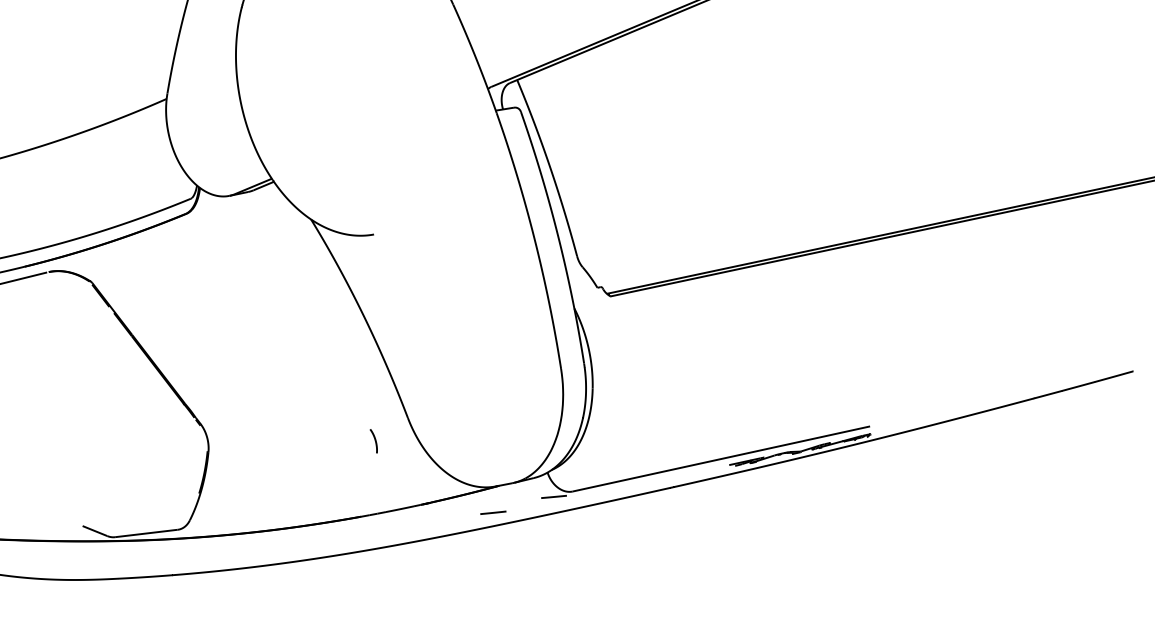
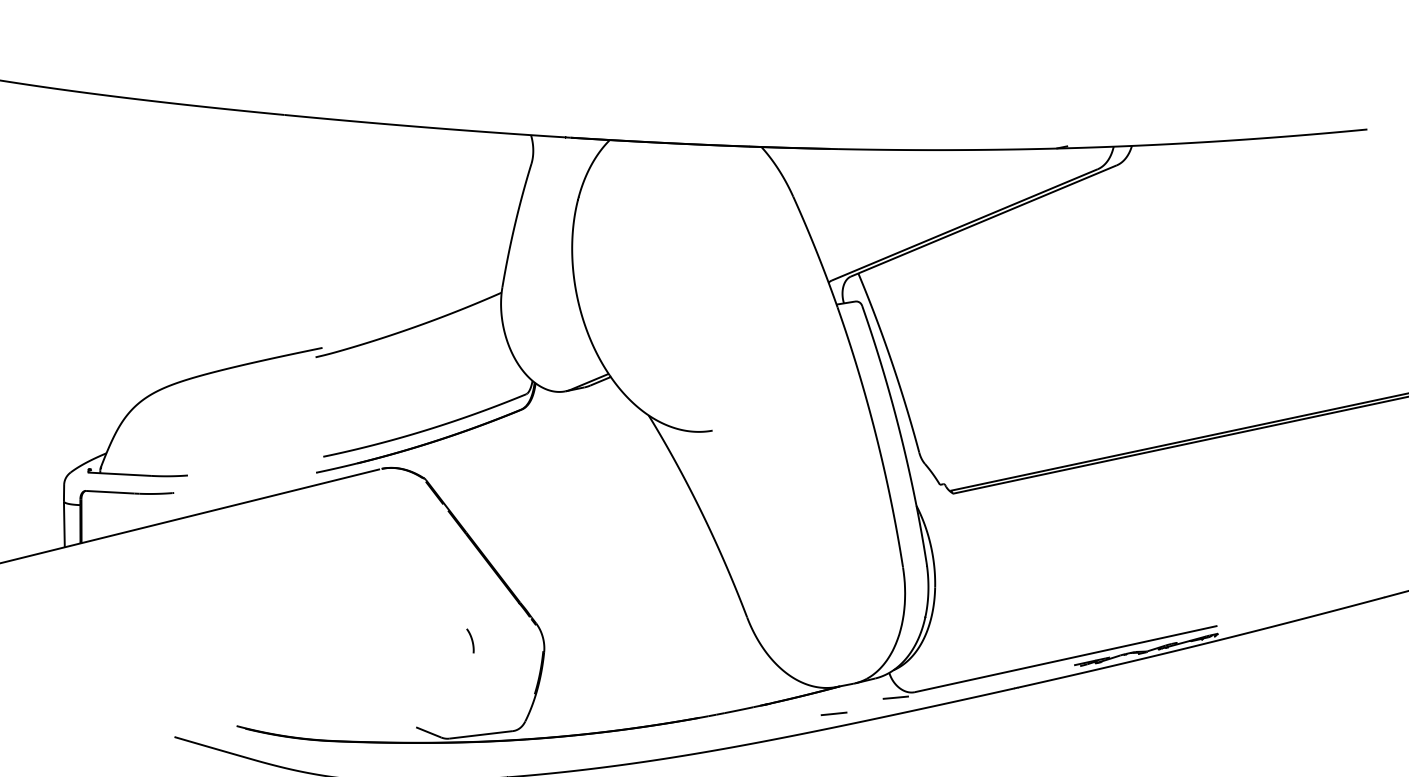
curve: (374, 440) -> (471, 640), moved

